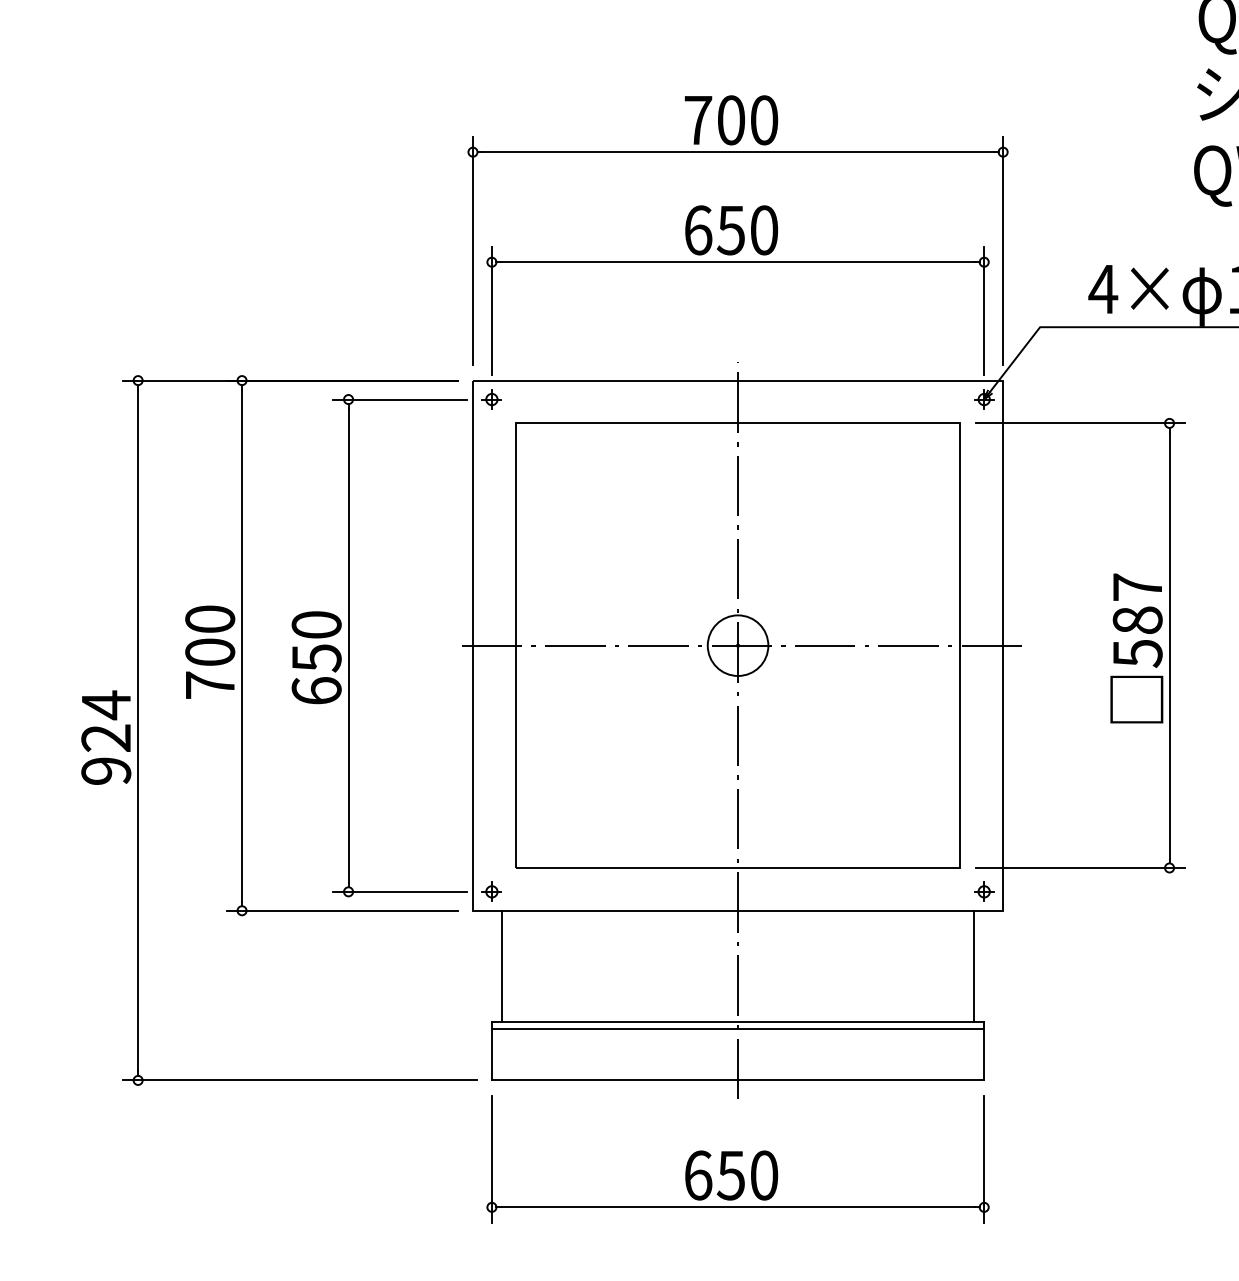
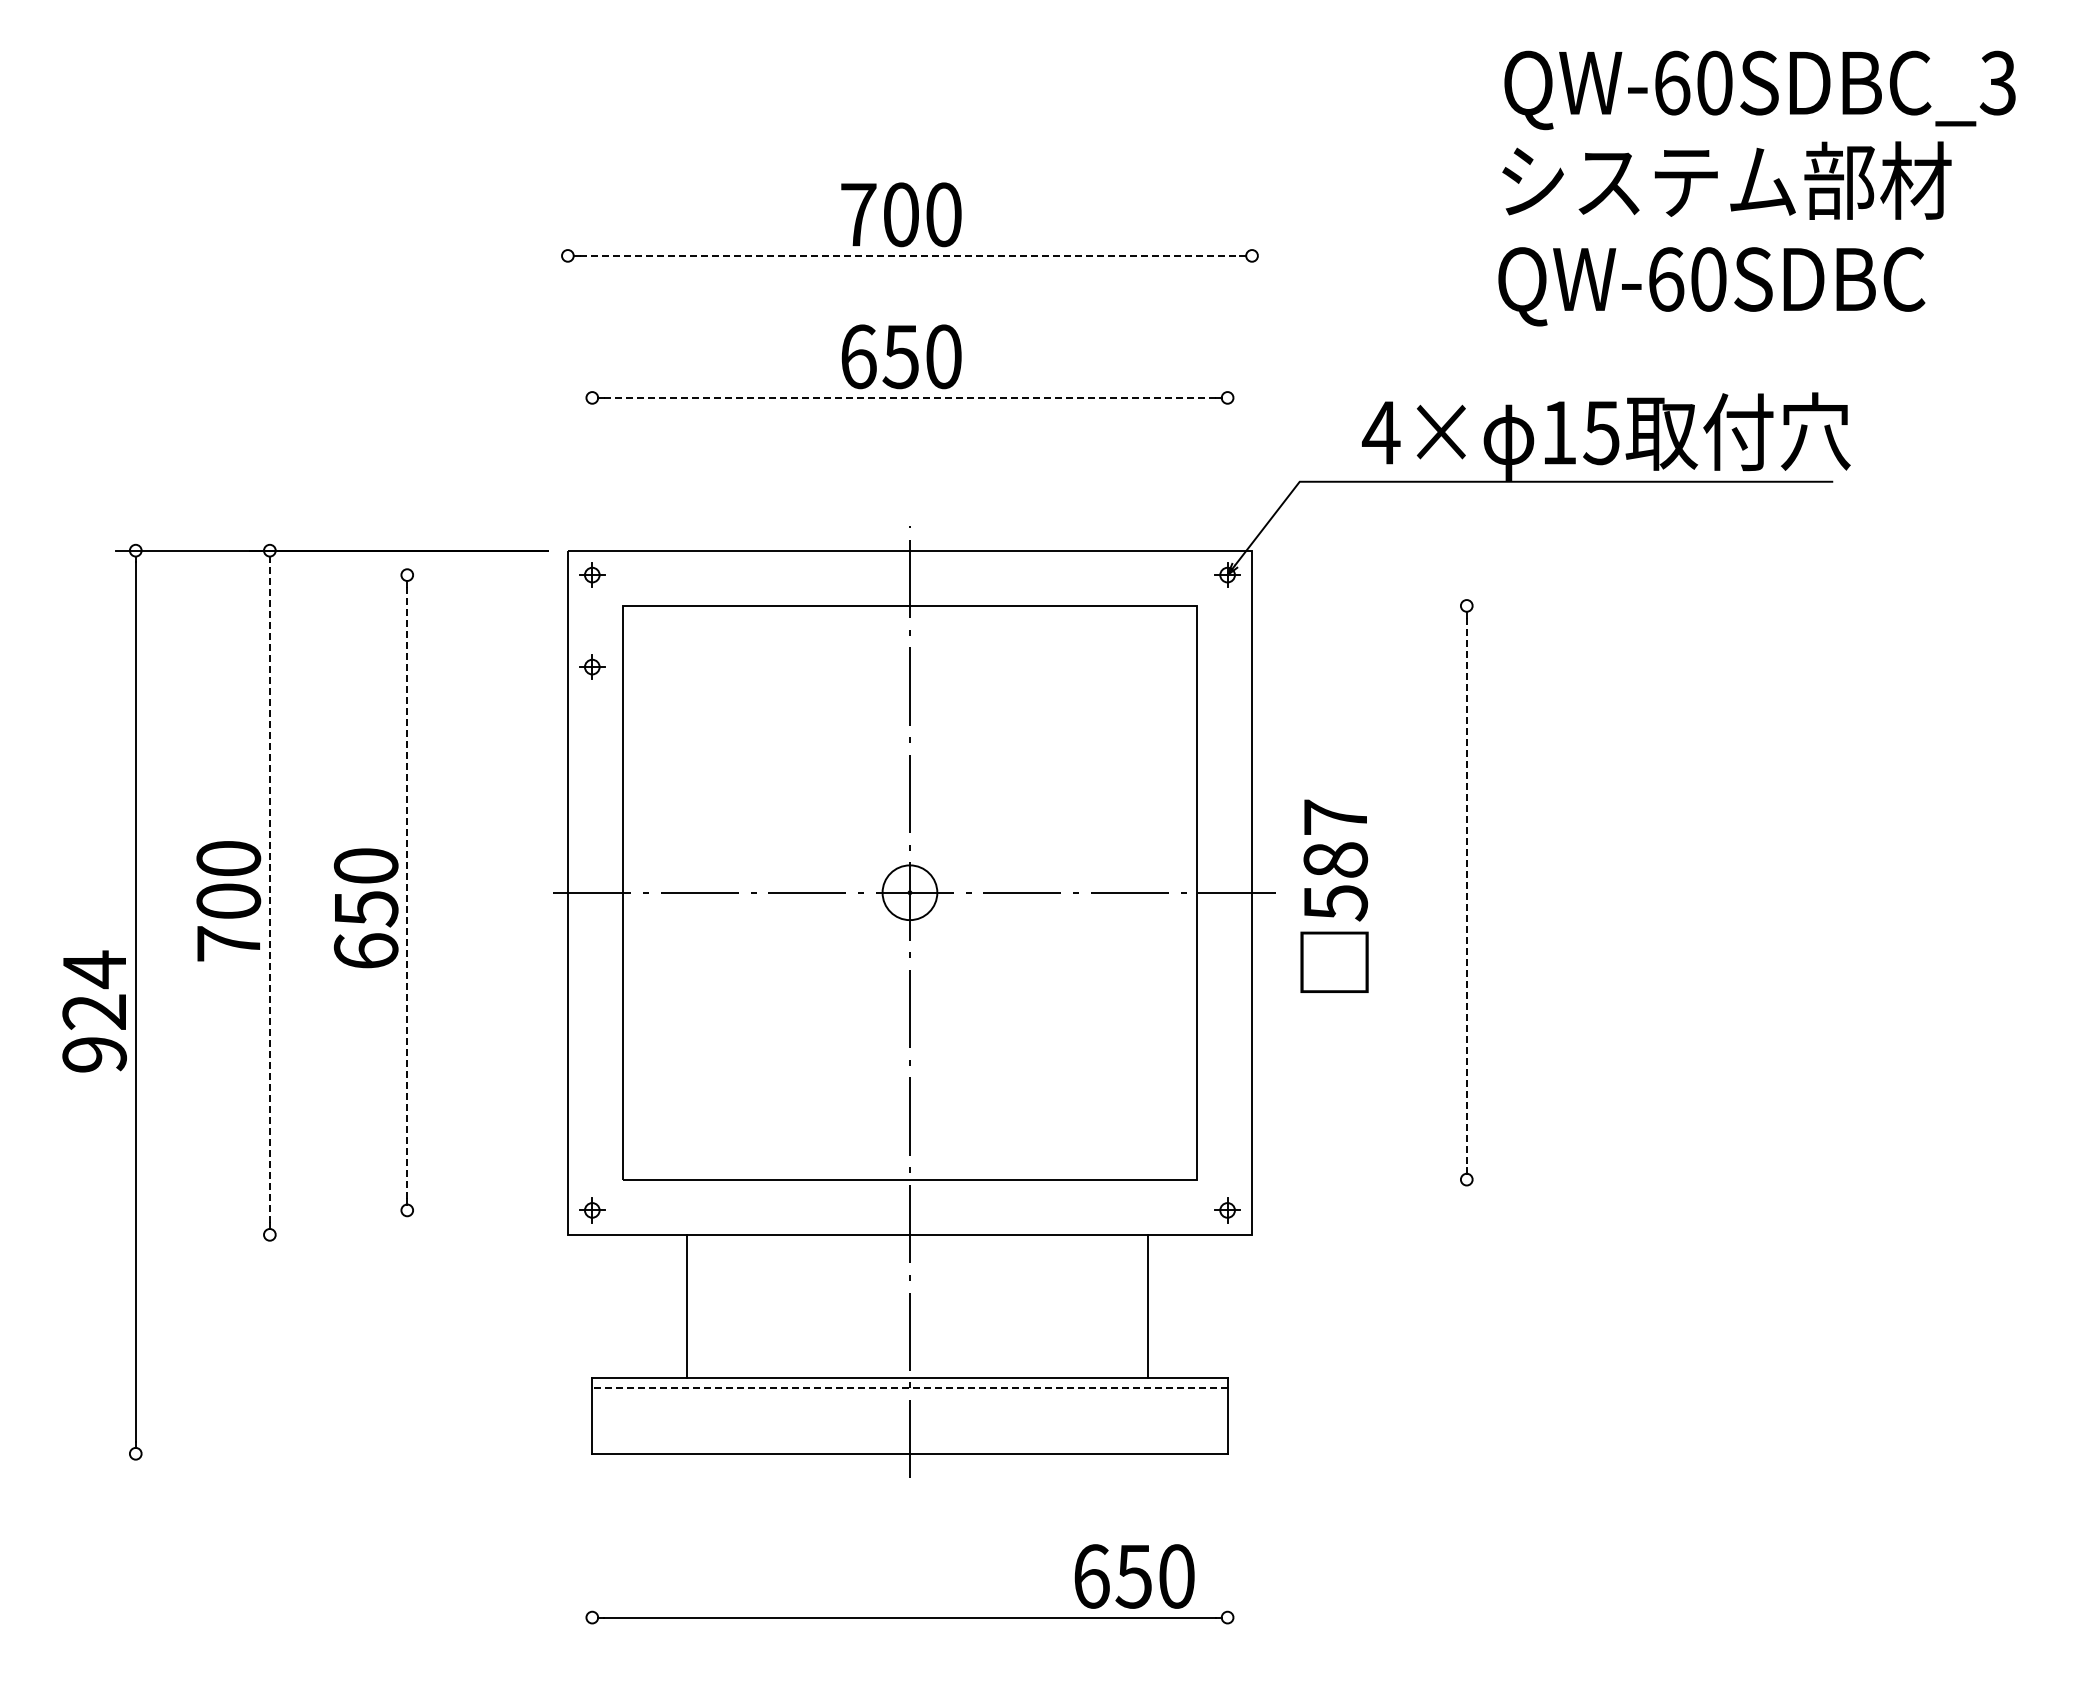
line: (738, 151) -> (910, 255), solid -> dashed
line: (472, 251) -> (567, 383), removed
line: (1003, 251) -> (1252, 383), removed
line: (737, 261) -> (909, 397), solid -> dashed
line: (492, 310) -> (592, 460), removed
line: (984, 310) -> (1227, 460), removed
line: (399, 399) -> (473, 575), removed
line: (1080, 423) -> (1351, 605), removed
part: (492, 470) -> (592, 666), added
line: (241, 645) -> (269, 892), solid -> dashed
line: (348, 645) -> (407, 892), solid -> dashed
circle: (737, 645) -> (909, 892), size x0.7
line: (1169, 646) -> (1466, 893), solid -> dashed
text: (1136, 647) -> (1334, 895), moved
line: (1080, 867) -> (1351, 1179), removed
line: (399, 891) -> (473, 1210), removed
line: (342, 910) -> (399, 1234), removed
line: (502, 966) -> (686, 1306), moved
line: (974, 966) -> (1148, 1306), moved
line: (737, 1029) -> (909, 1387), solid -> dashed
line: (299, 1080) -> (344, 1453), removed
line: (492, 1159) -> (592, 1555), removed
line: (984, 1159) -> (1227, 1555), removed
text: (731, 1175) -> (1134, 1576), moved

